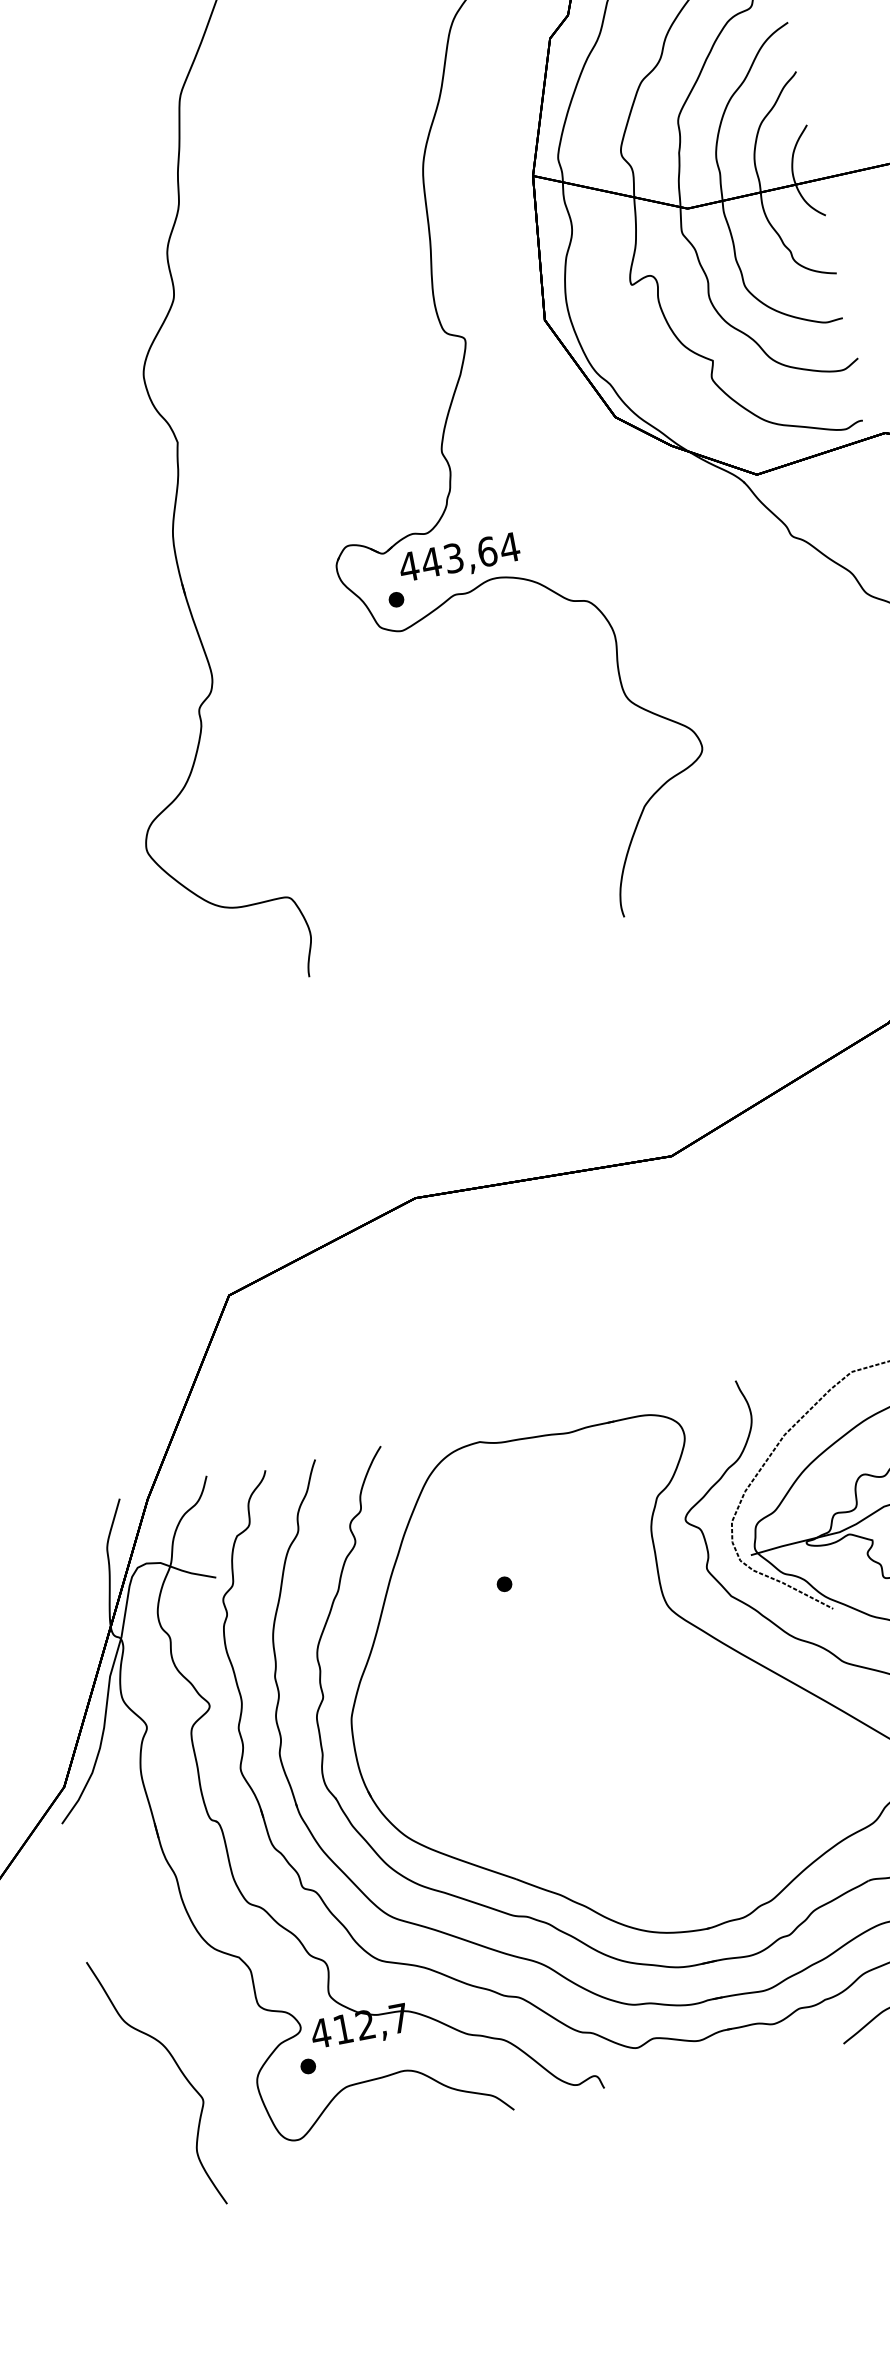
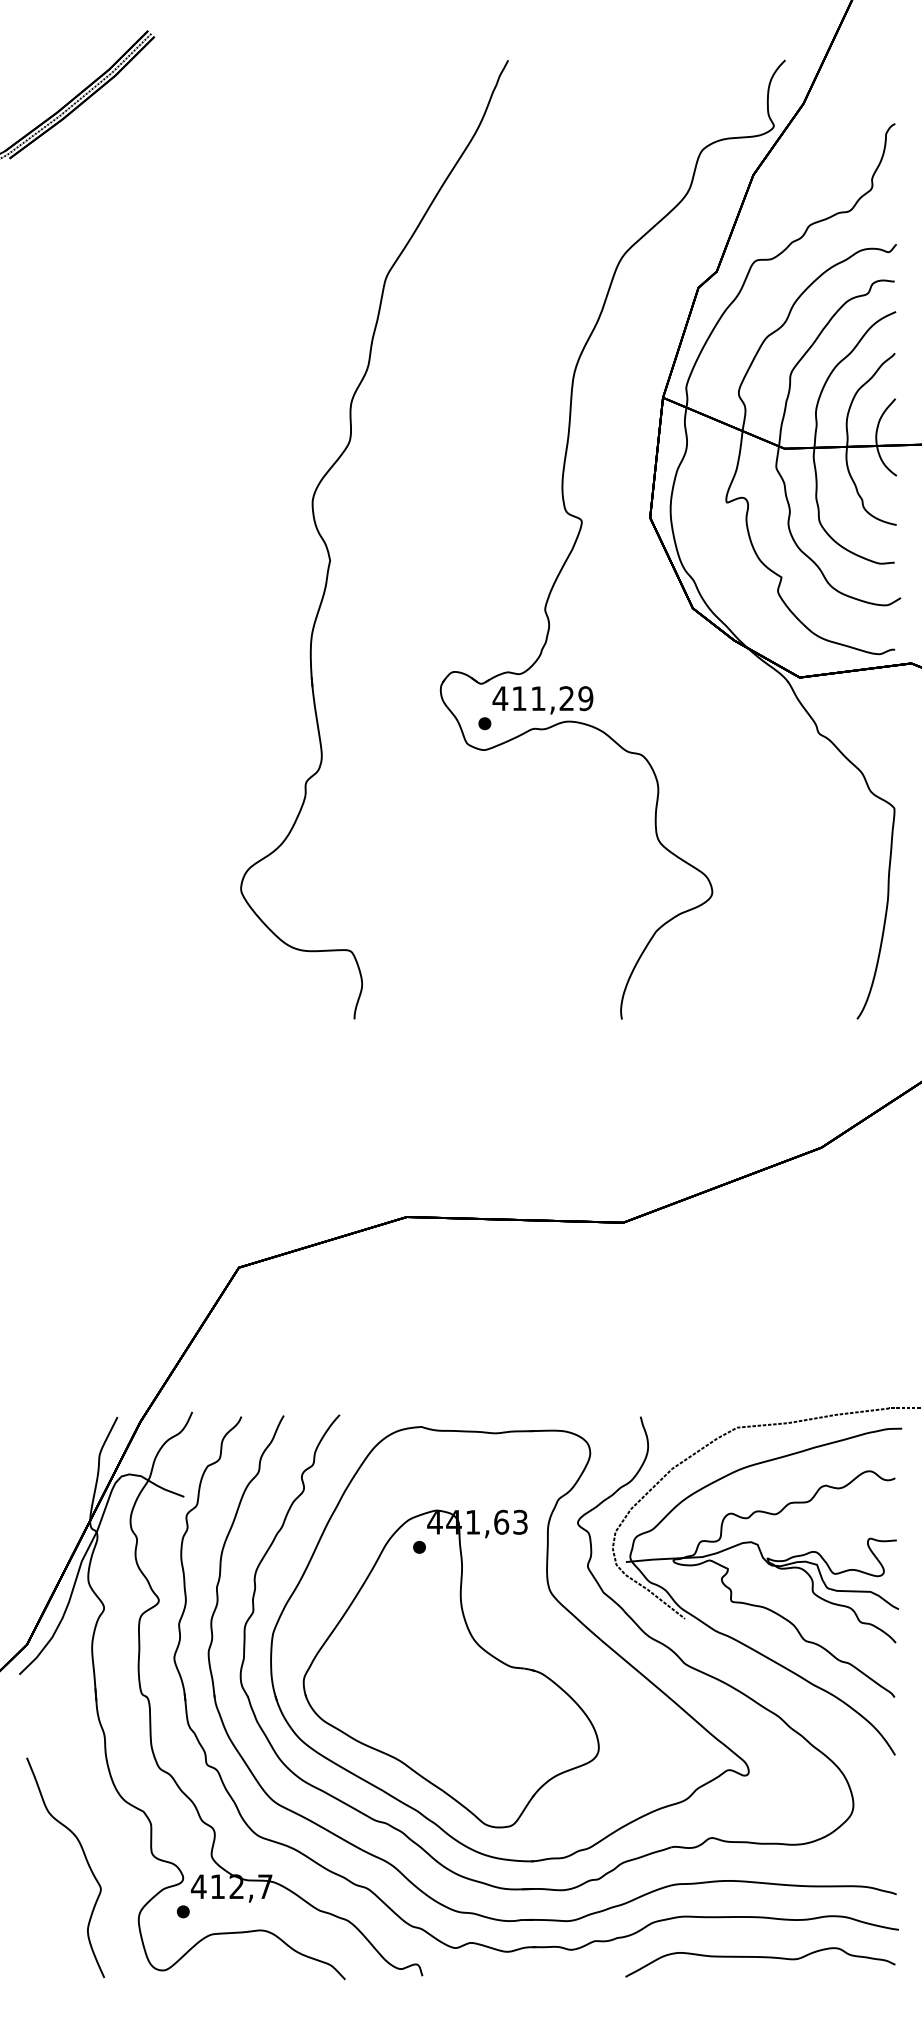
text: (470, 554) -> (552, 698), 443,64 -> 411,29
part: (568, 1719) -> (450, 1668), added
part: (176, 2066) -> (84, 1857), moved

